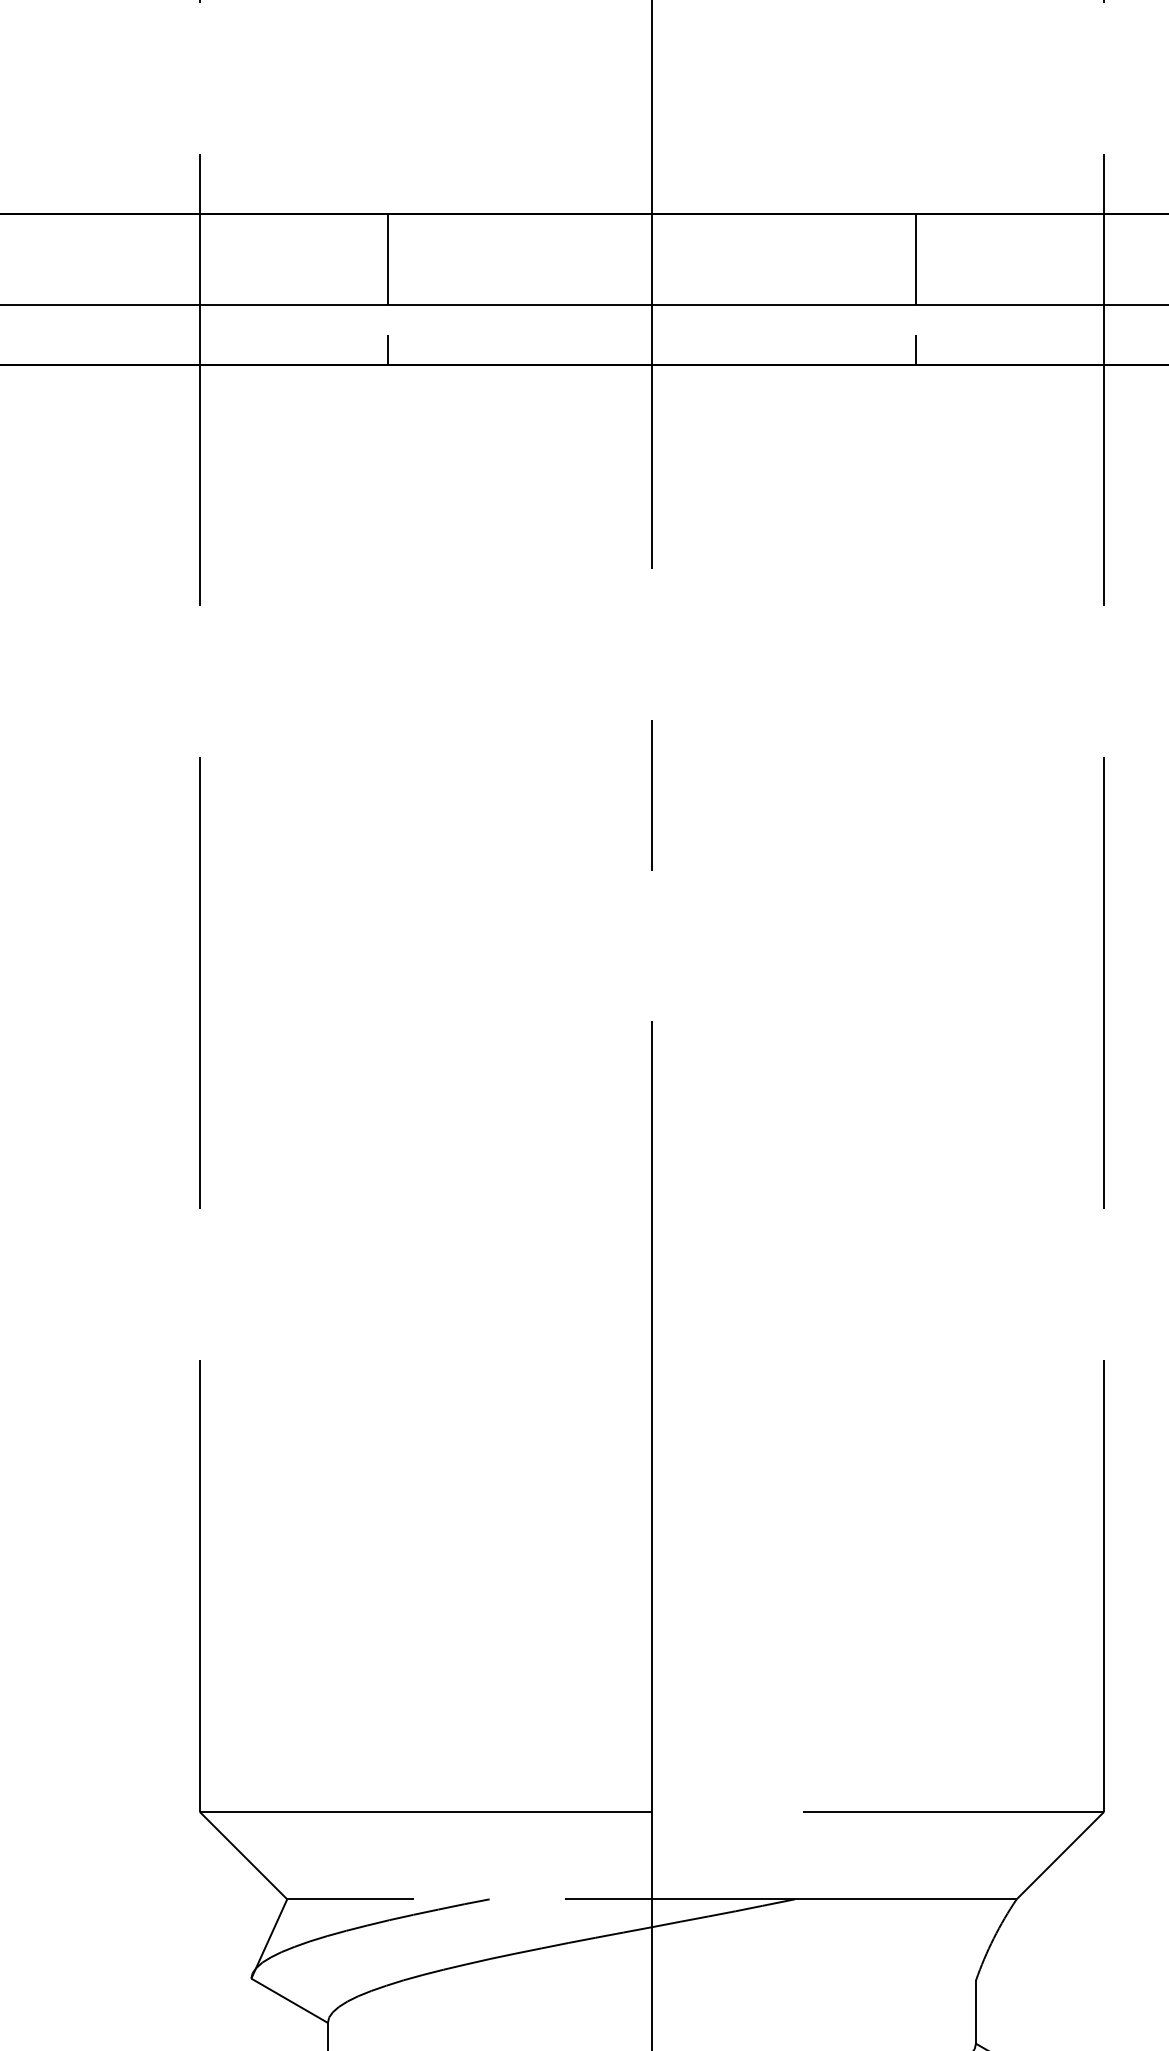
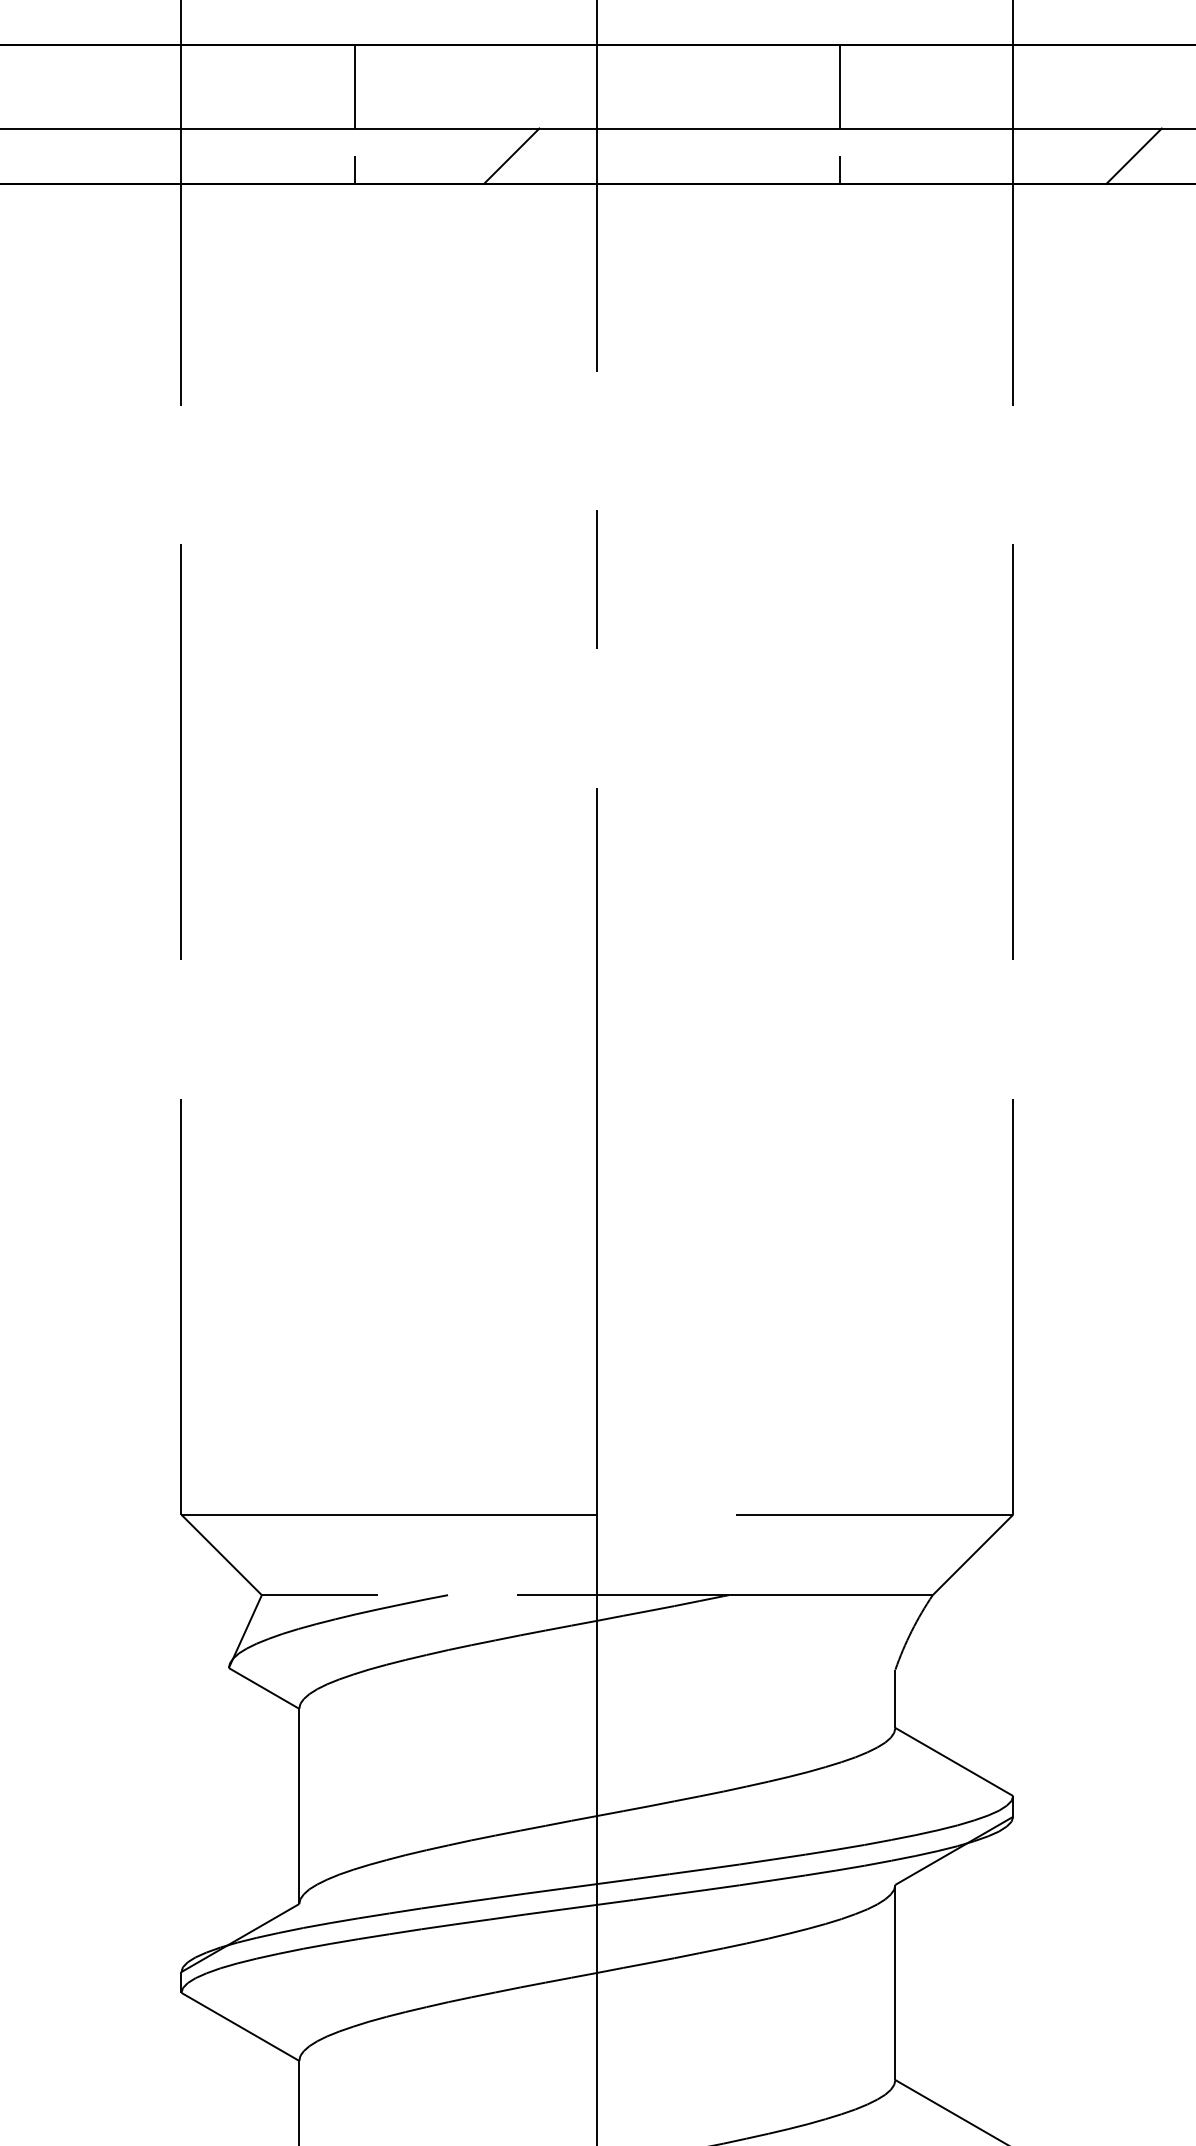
line: (558, 335) -> (511, 156), added

